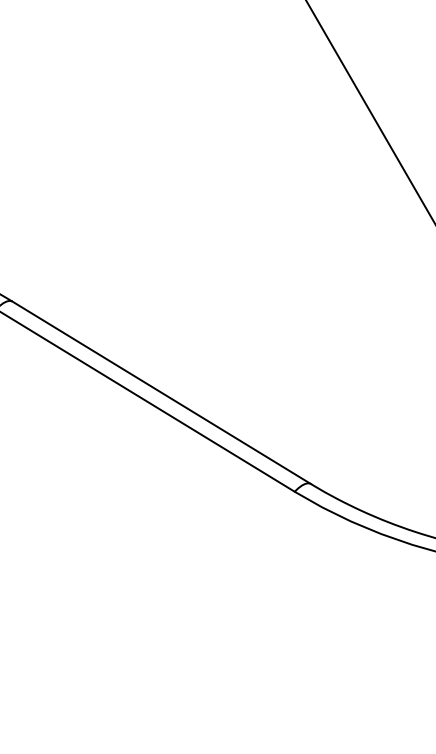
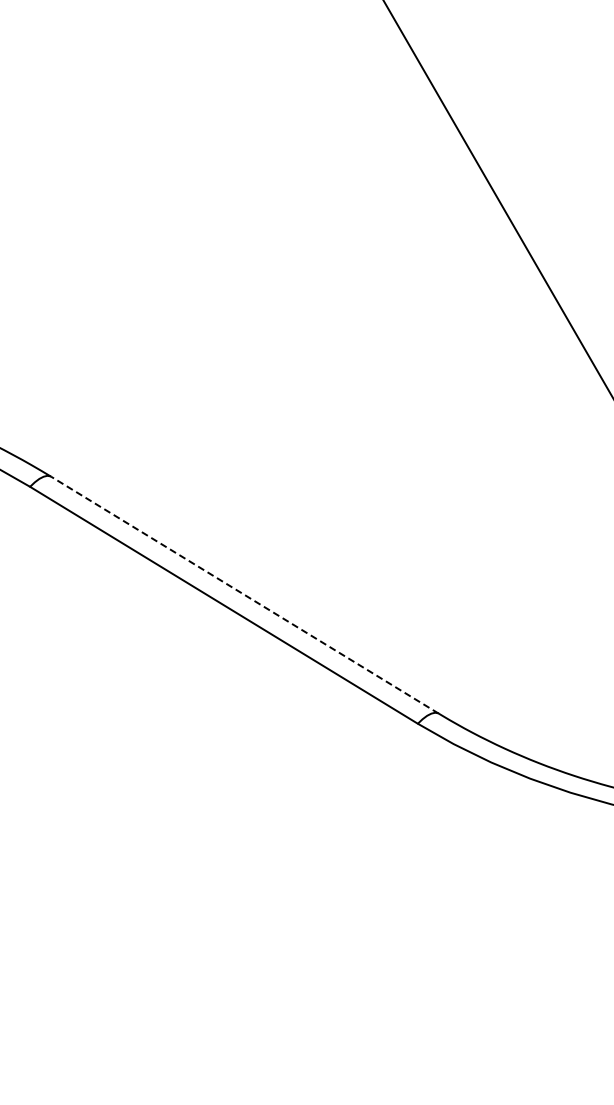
line: (161, 392) -> (244, 594), solid -> dashed

